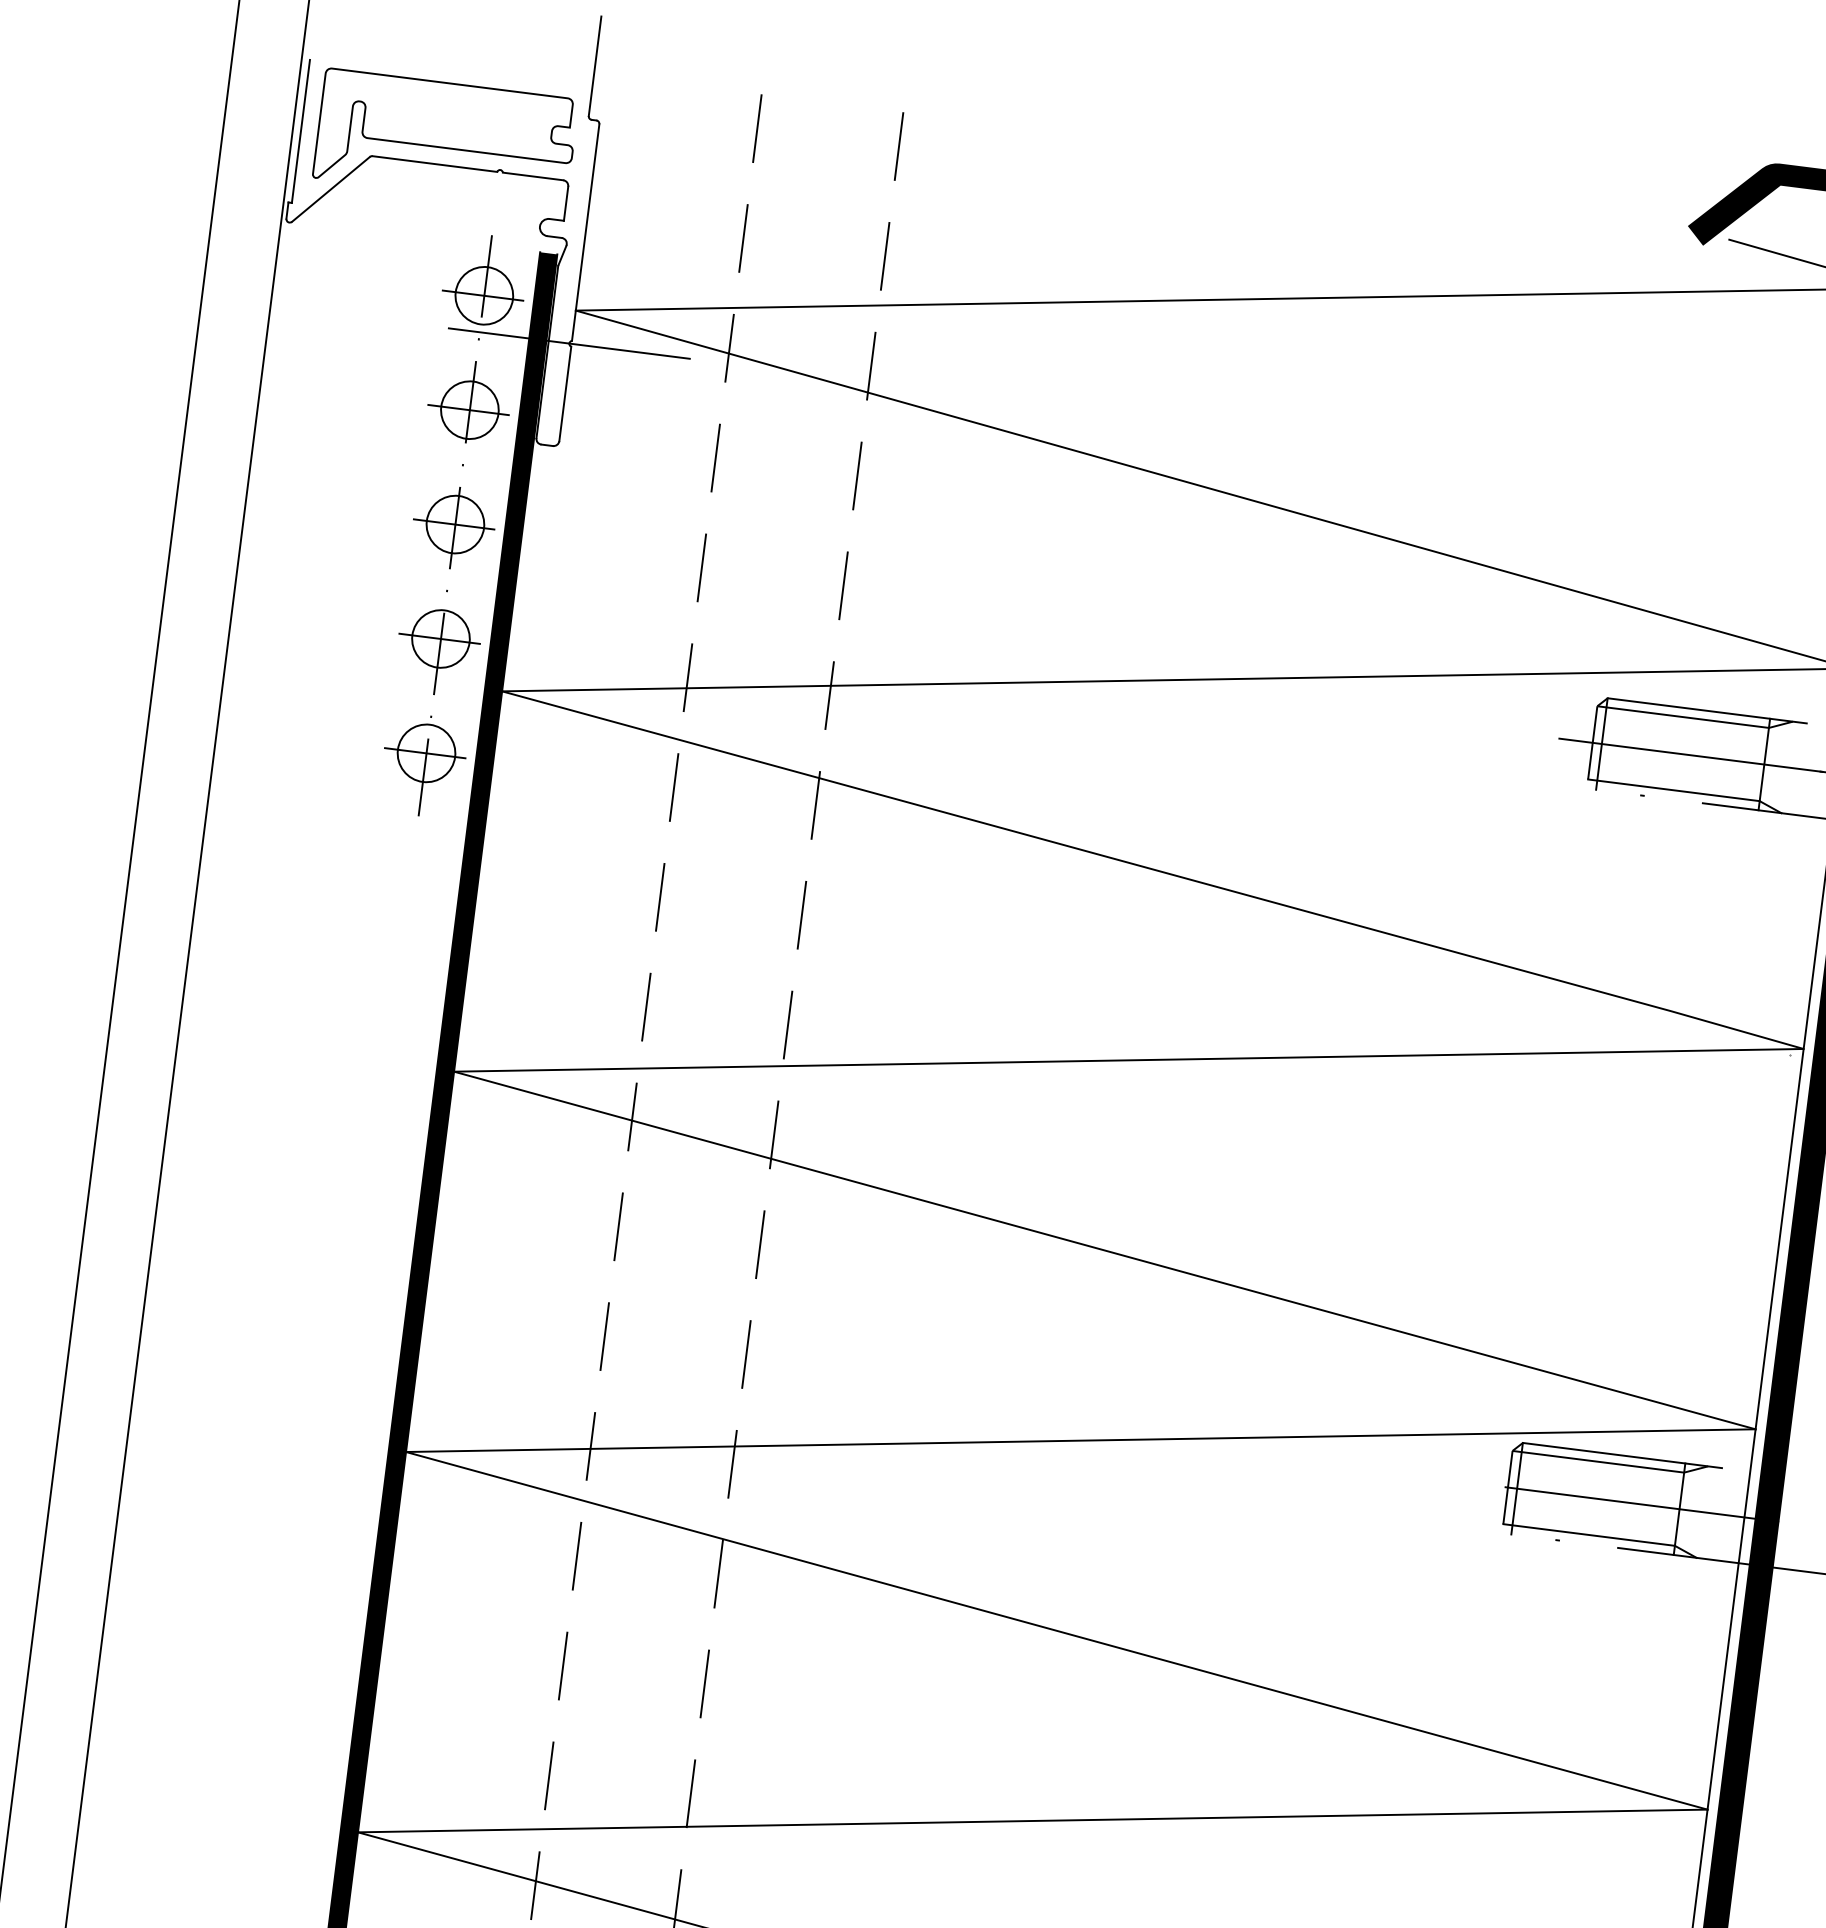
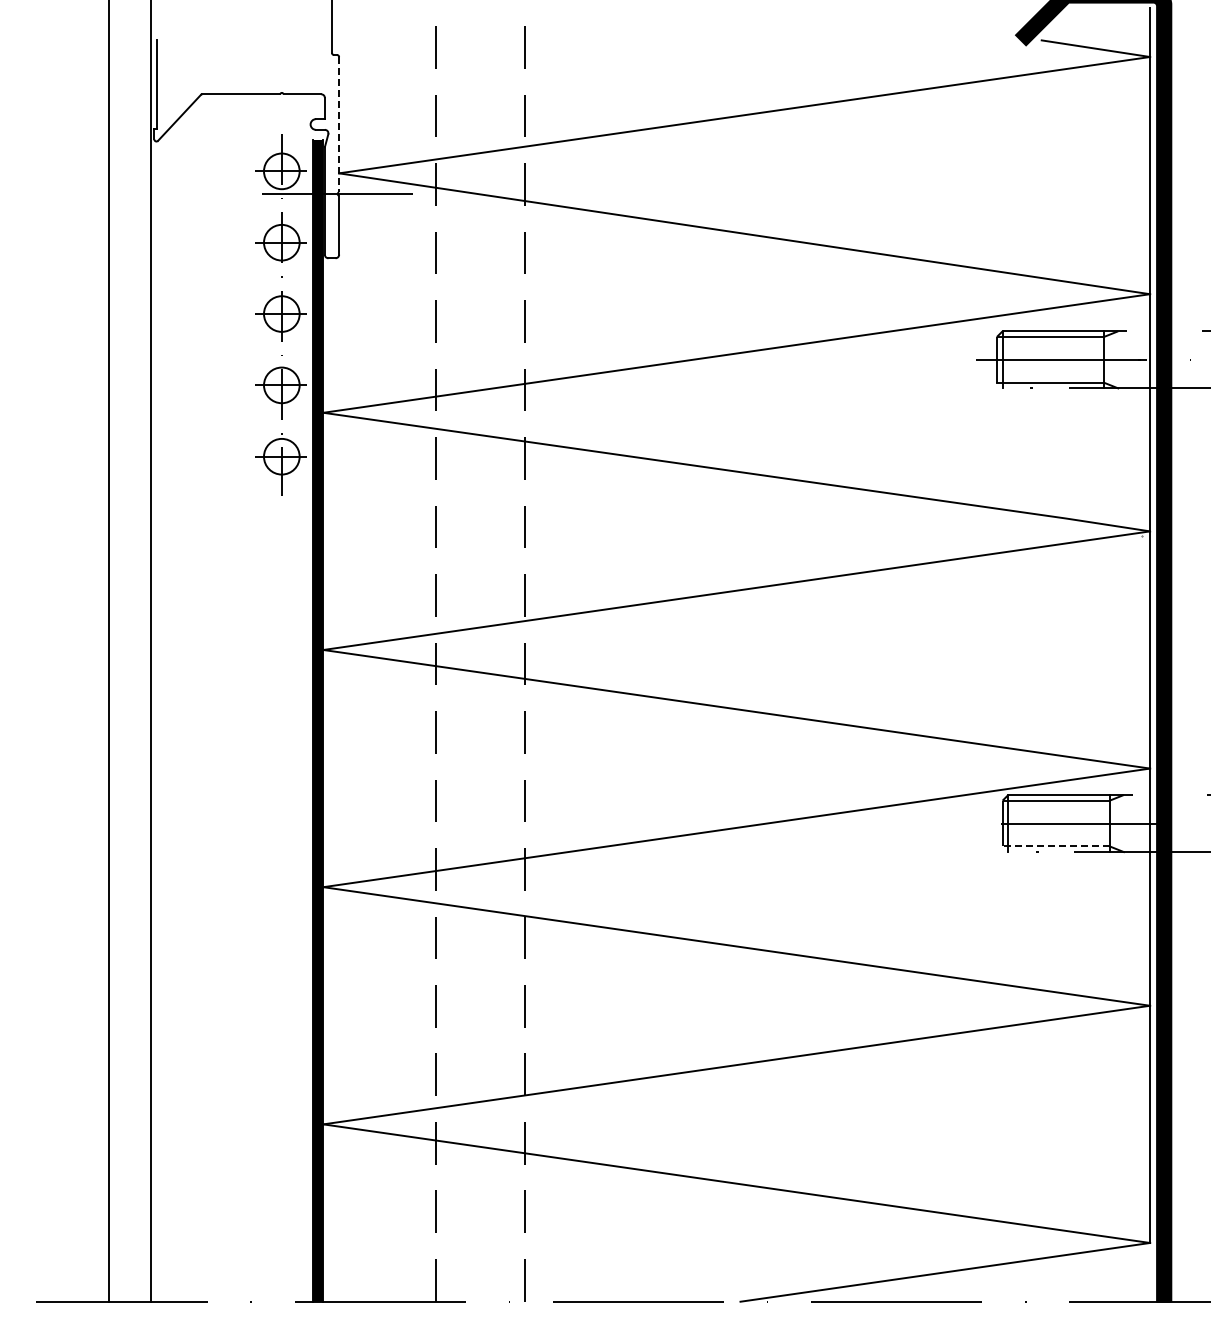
part: (445, 137) -> (245, 77), removed
line: (586, 232) -> (339, 124), solid -> dashed
line: (1589, 1535) -> (1056, 846), solid -> dashed

